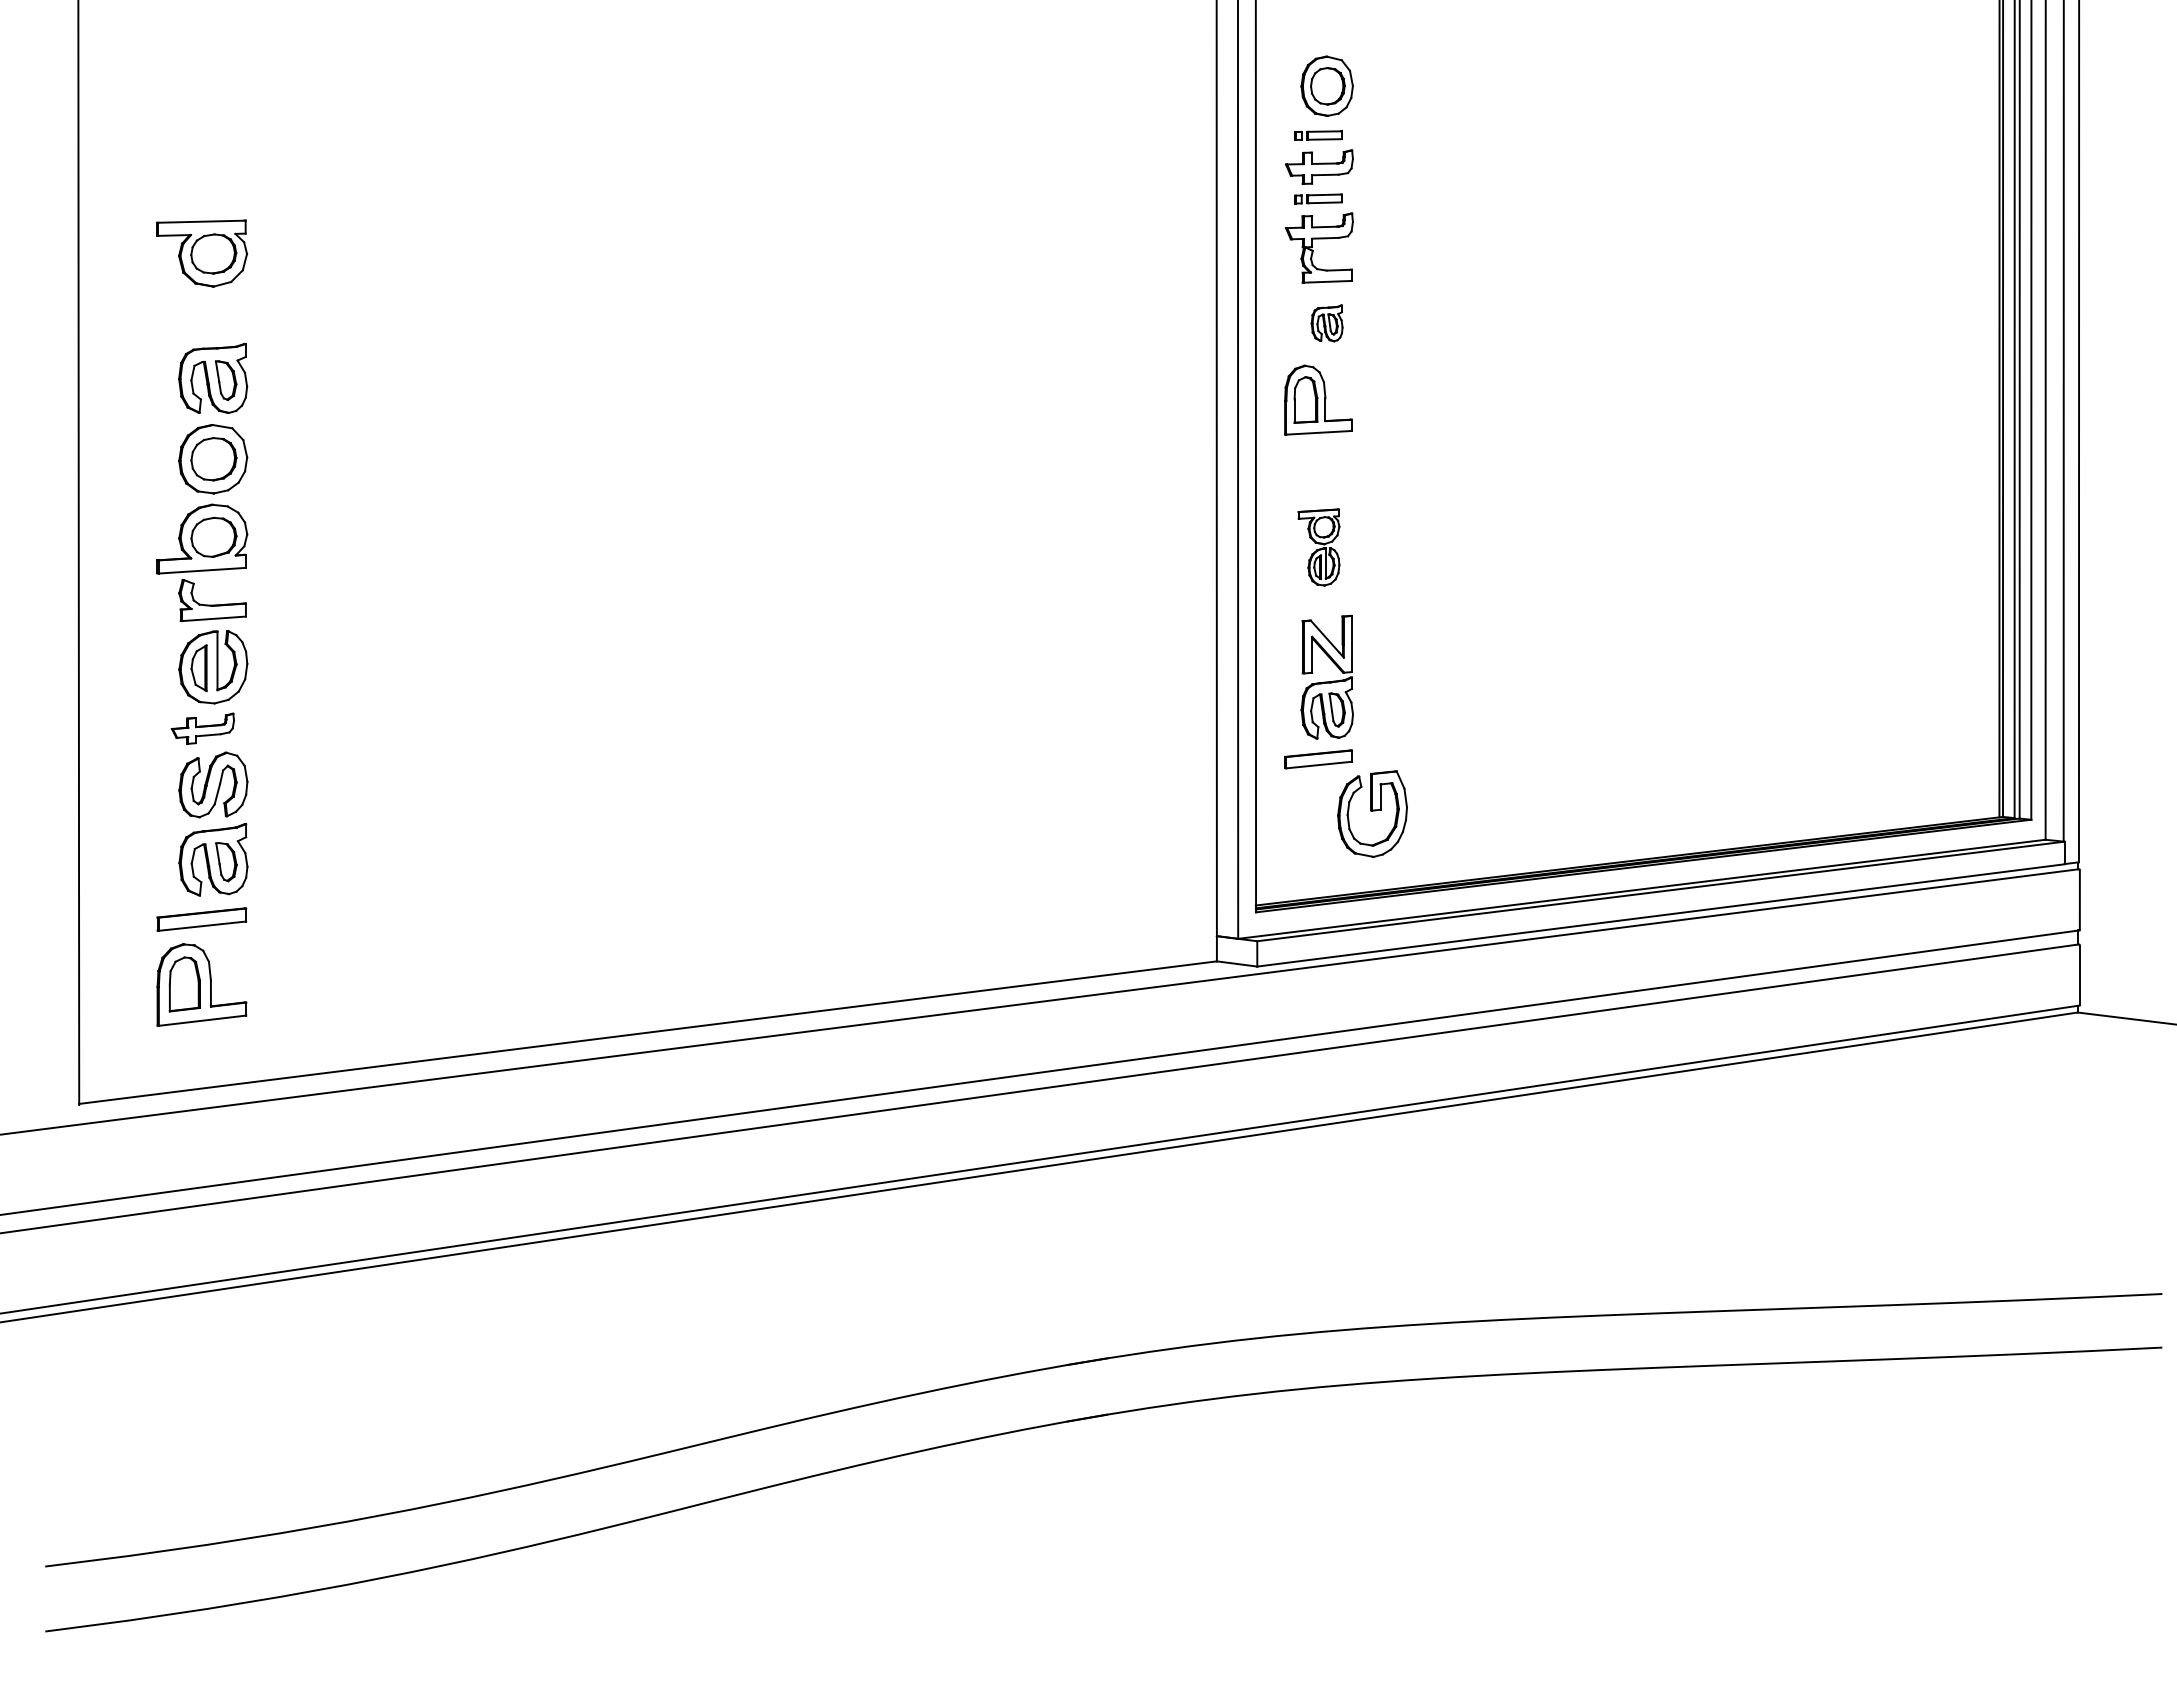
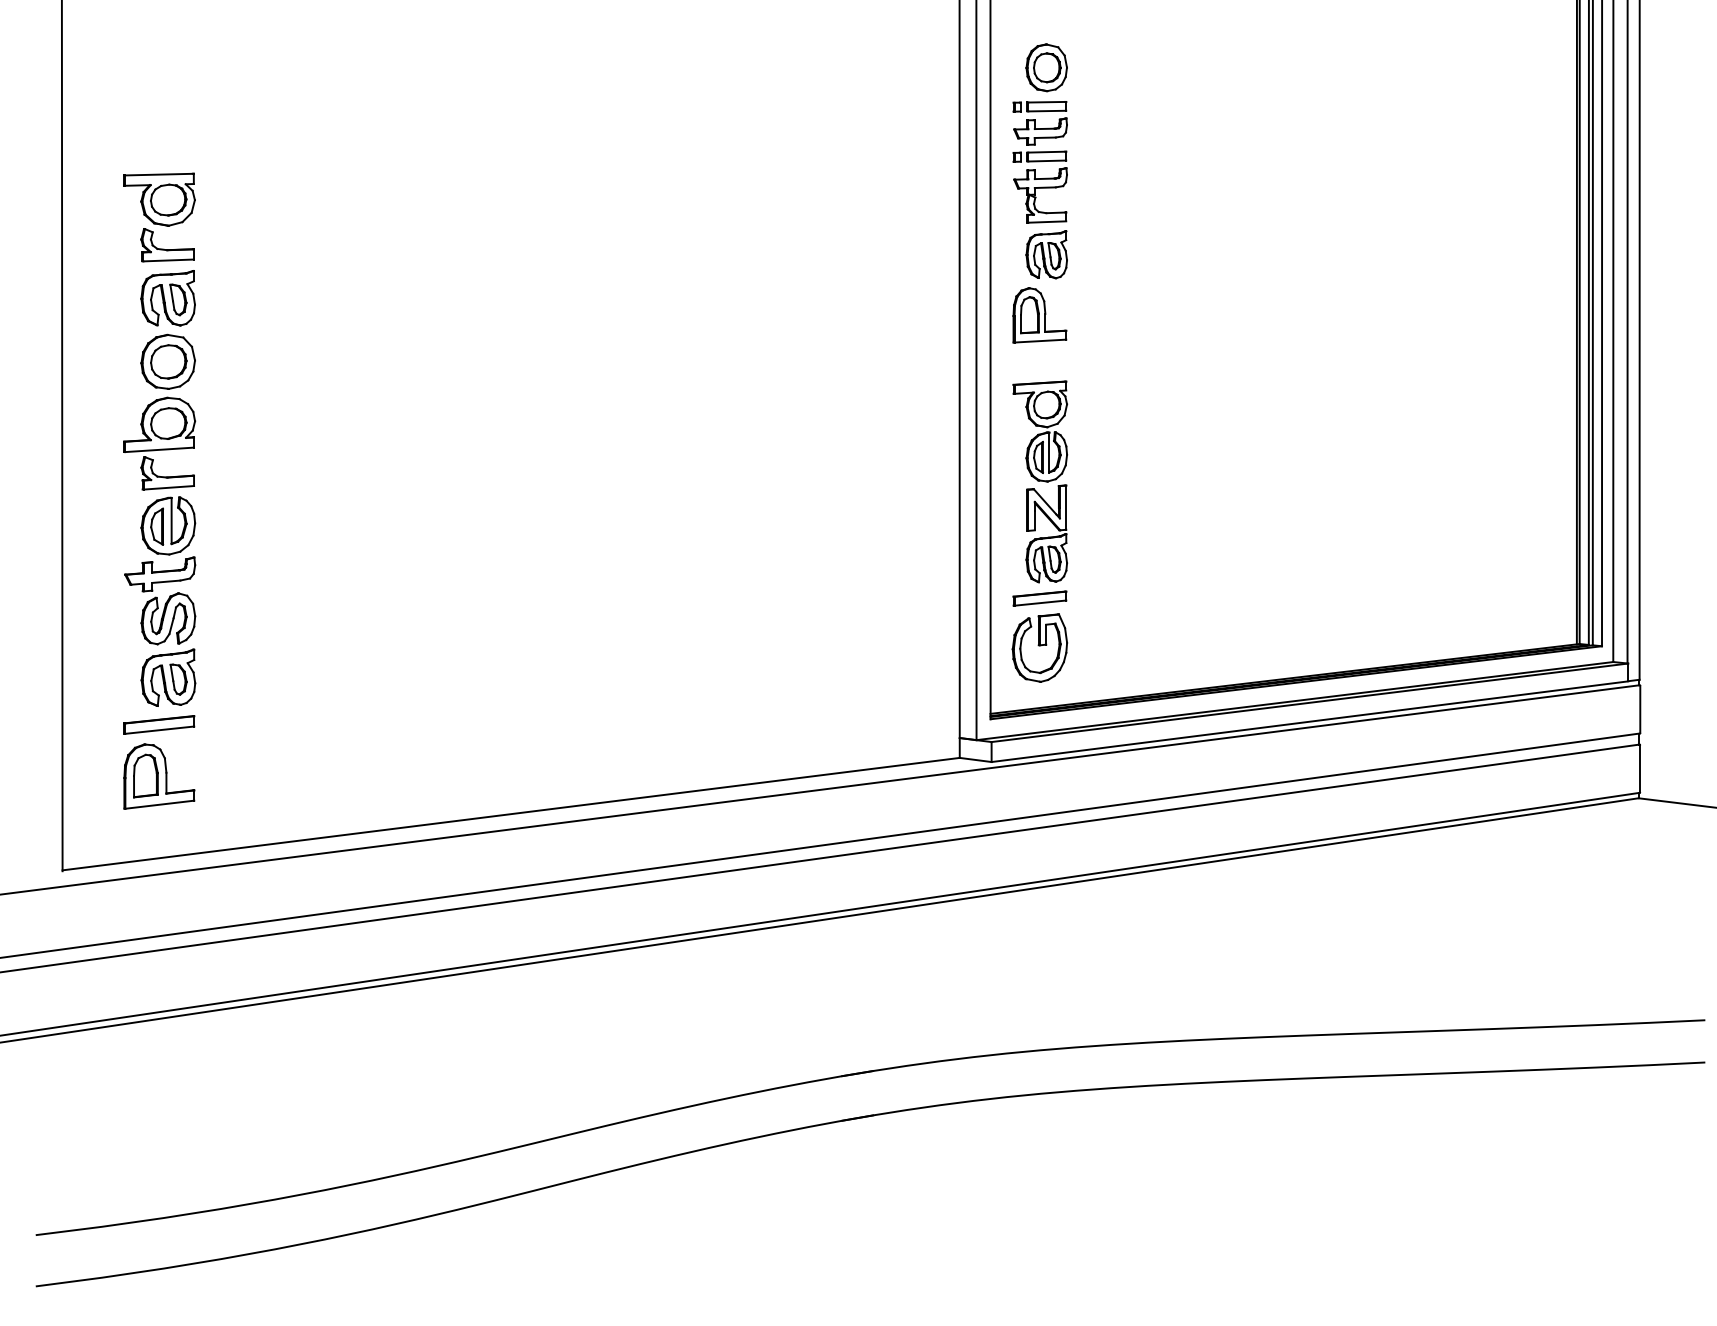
part: (1318, 135) -> (1039, 106), size x1.43
part: (1318, 198) -> (1039, 156), size x1.43
part: (212, 310) -> (167, 244), added
part: (1326, 323) -> (1046, 254), size x1.67
part: (1318, 547) -> (1039, 431), size x1.67
part: (202, 728) -> (159, 574), size x1.43
part: (1372, 813) -> (1039, 647), moved

